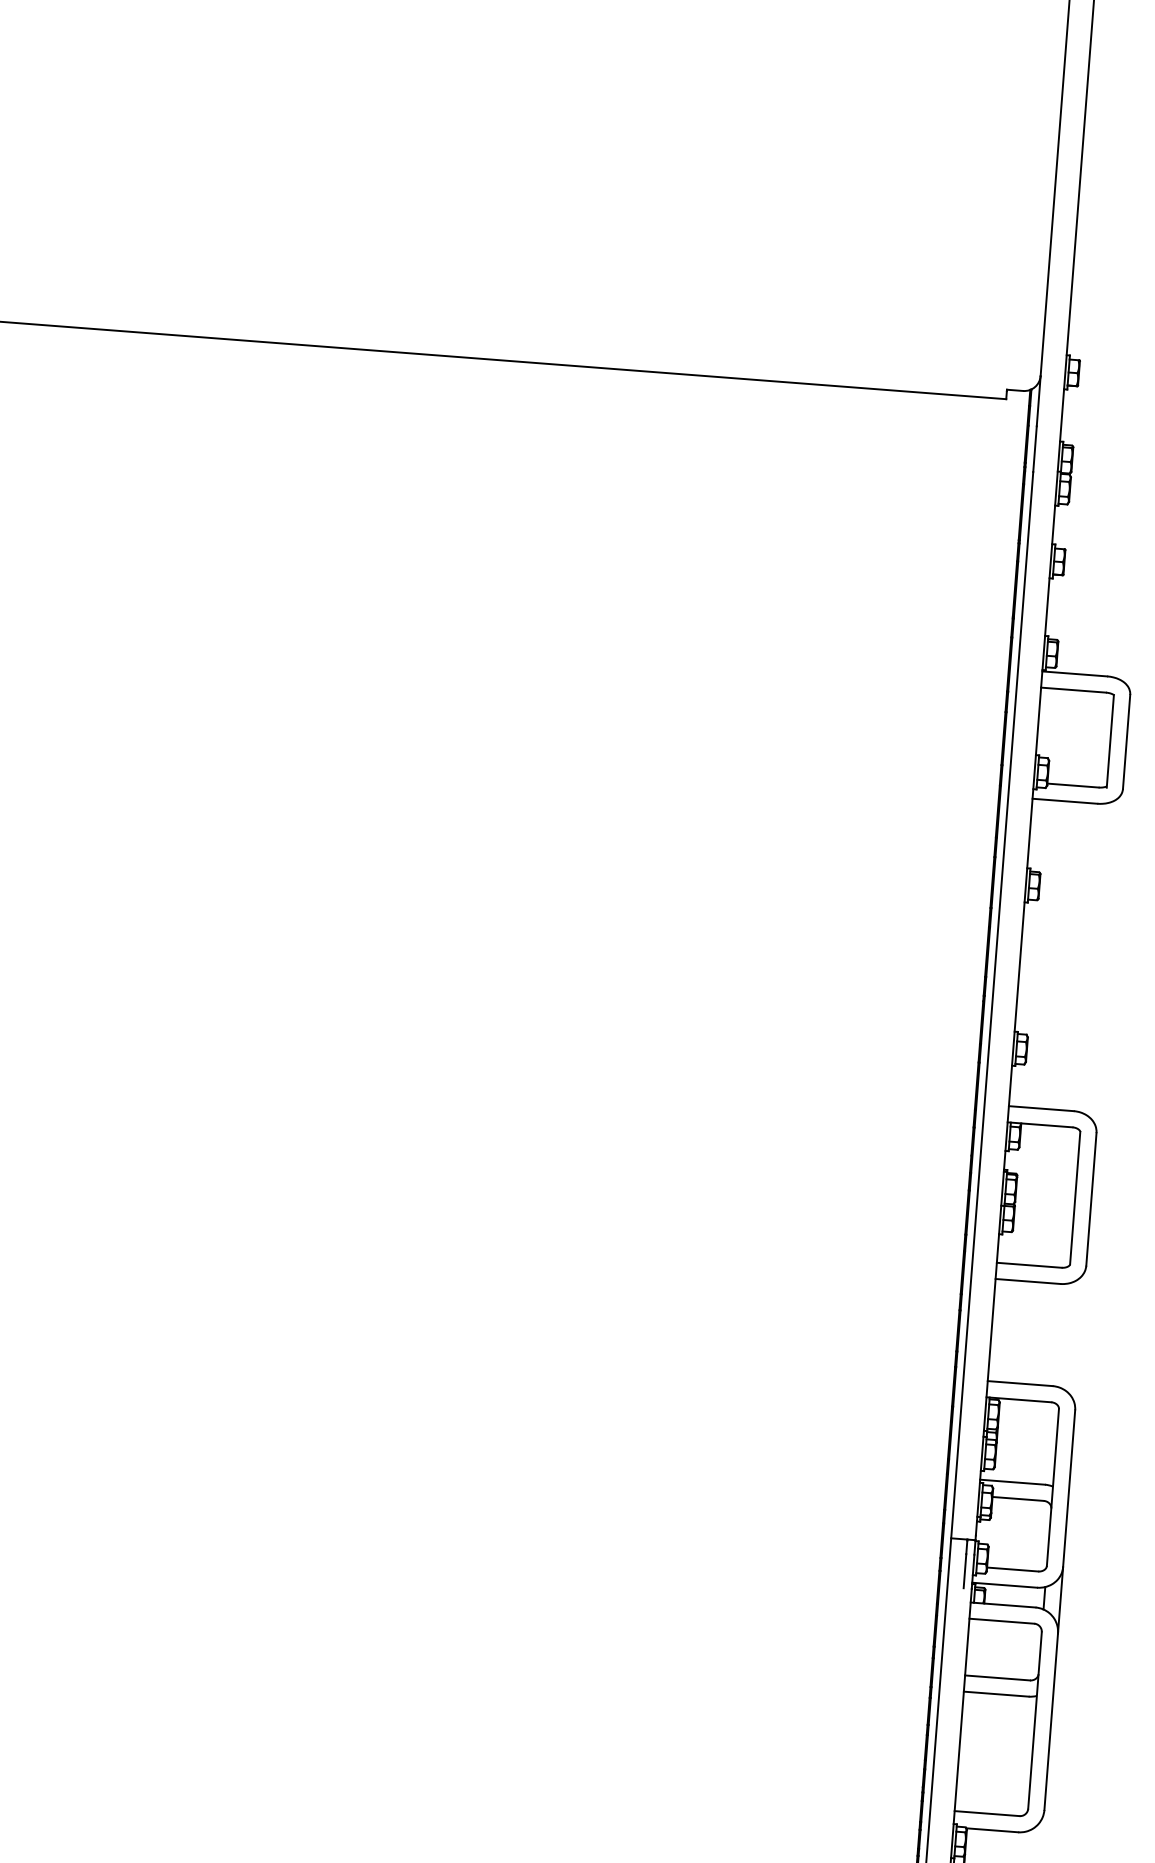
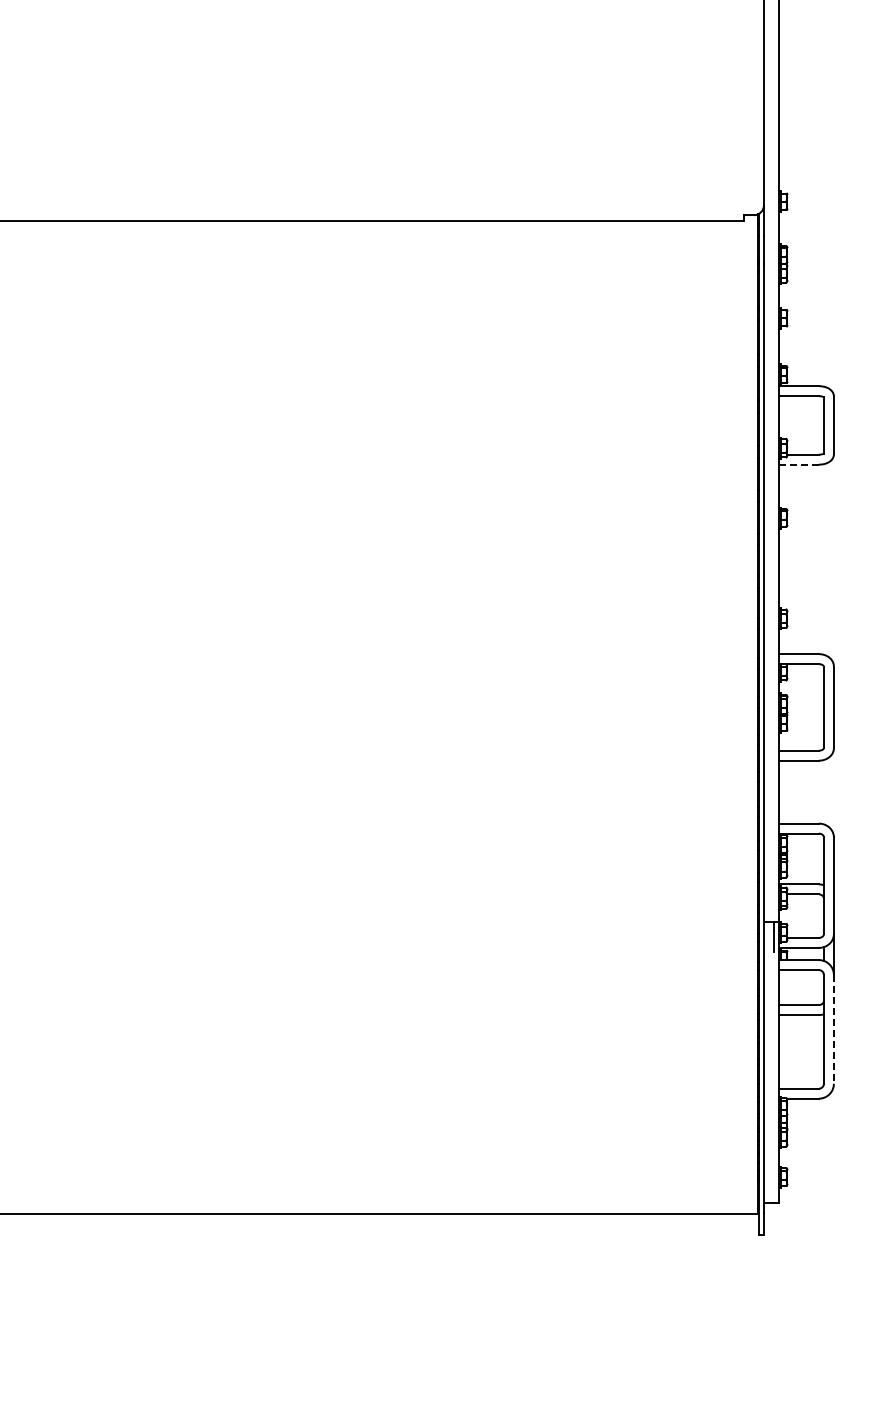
line: (1064, 800) -> (798, 464), solid -> dashed
line: (1050, 1721) -> (833, 1029), solid -> dashed

